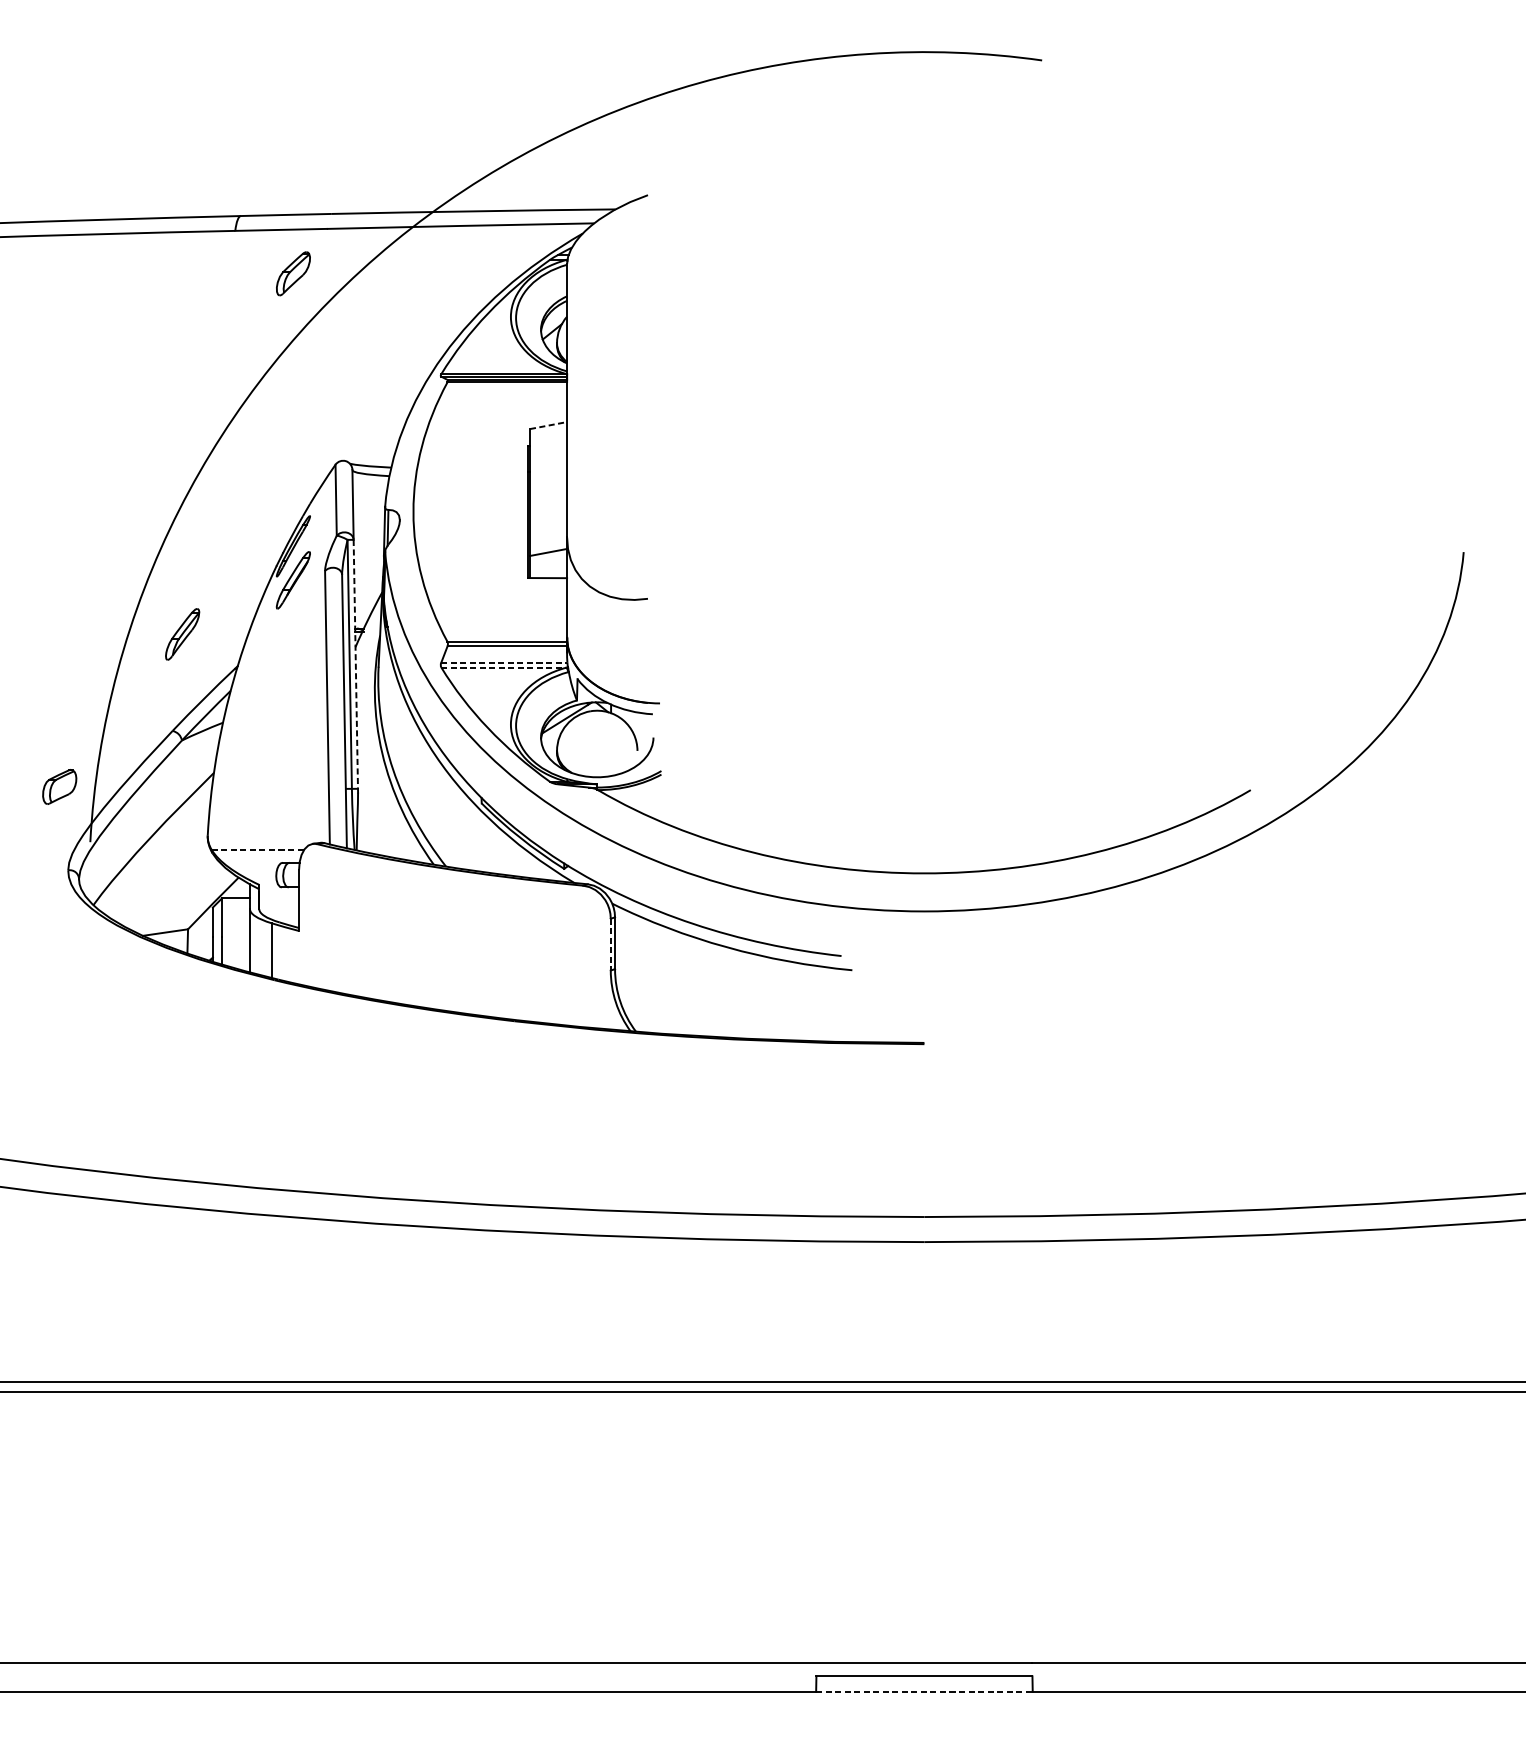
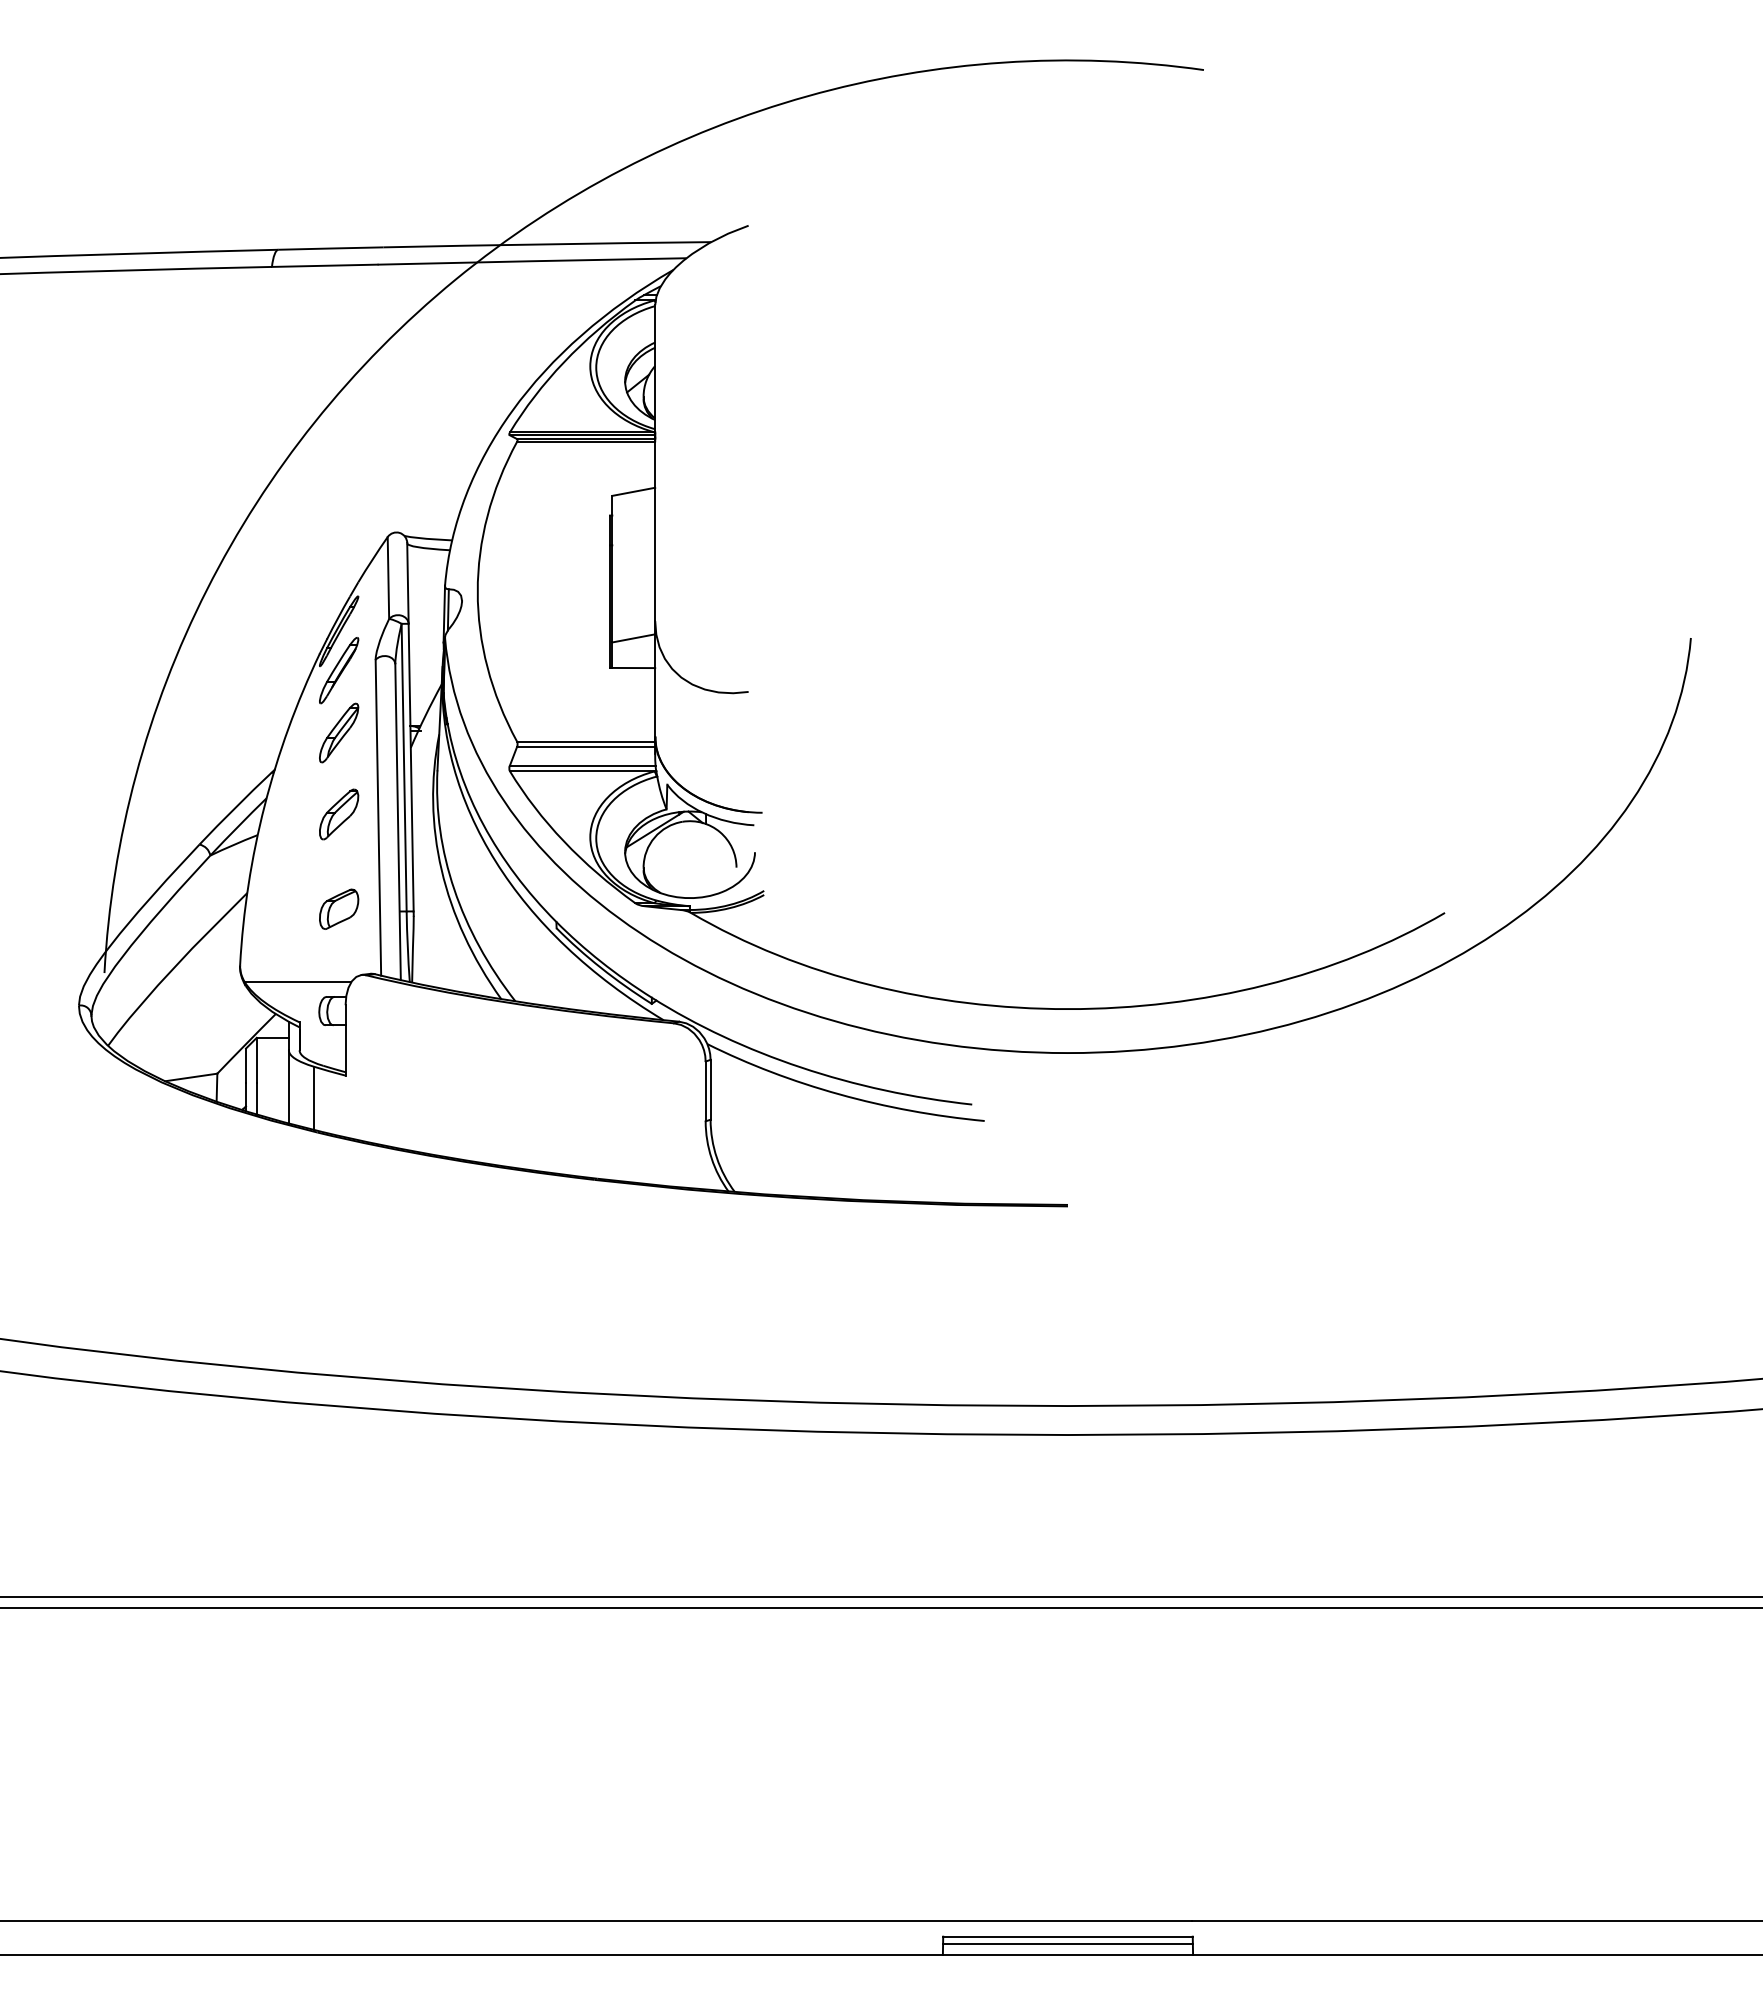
part: (293, 273) -> (339, 814), moved
line: (548, 425) -> (633, 491), dashed -> solid
part: (182, 633) -> (339, 732), moved
line: (504, 662) -> (582, 765), dashed -> solid
line: (356, 664) -> (411, 767), dashed -> solid
line: (504, 667) -> (582, 771), dashed -> solid
part: (60, 786) -> (339, 908), moved
line: (258, 850) -> (298, 982), dashed -> solid
line: (610, 944) -> (705, 1091), dashed -> solid
line: (924, 1682) -> (1067, 1943), added
line: (924, 1691) -> (1068, 1954), dashed -> solid

